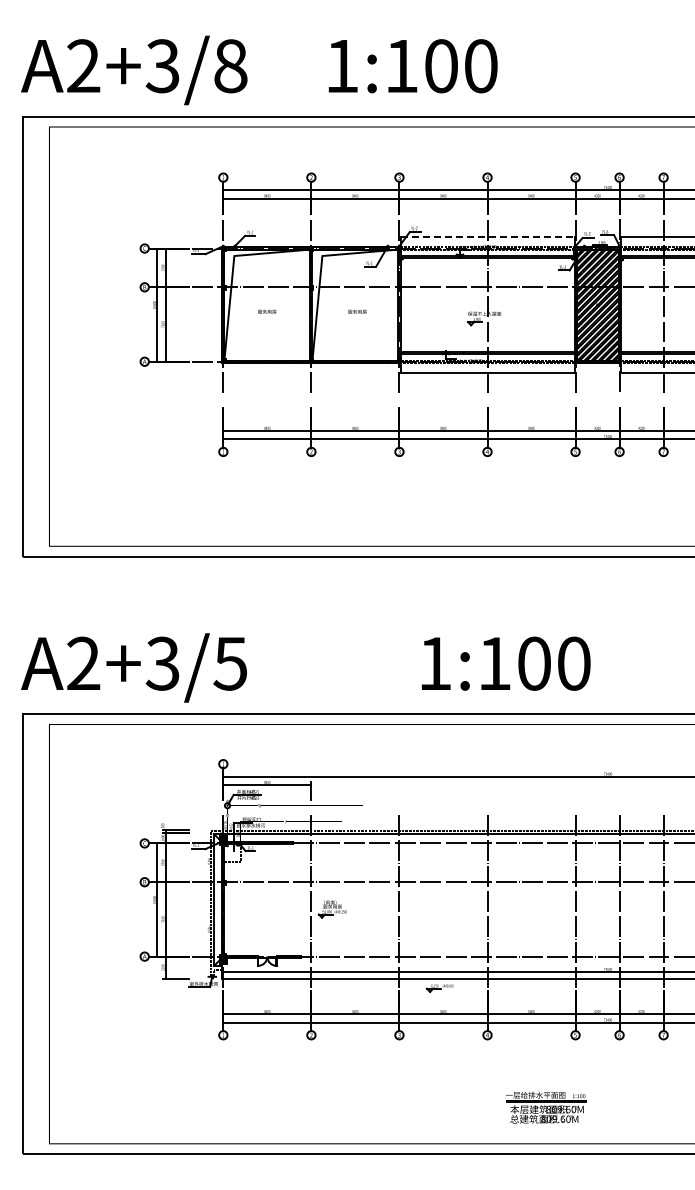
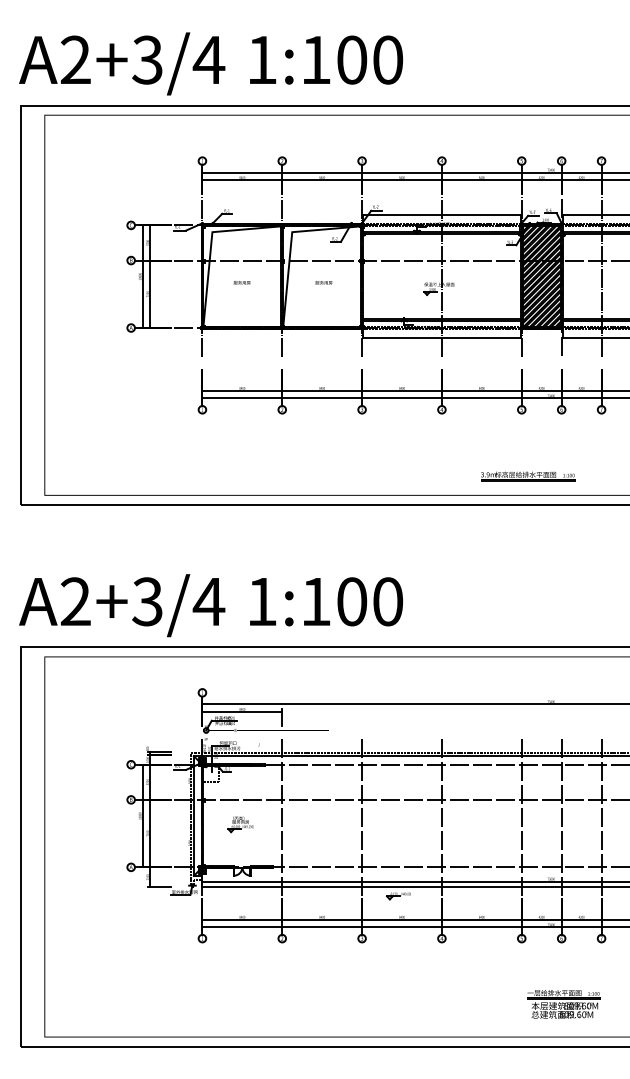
text: (230, 66) -> (208, 60), A2+3/8 -> A2+3/4
text: (412, 66) -> (325, 60), moved
line: (488, 237) -> (442, 215), dashed -> solid
part: (582, 525) -> (528, 476), added
text: (230, 663) -> (208, 601), A2+3/5 -> A2+3/4
text: (505, 663) -> (325, 601), moved
part: (331, 909) -> (239, 824), moved
part: (546, 1107) -> (564, 1004), moved

